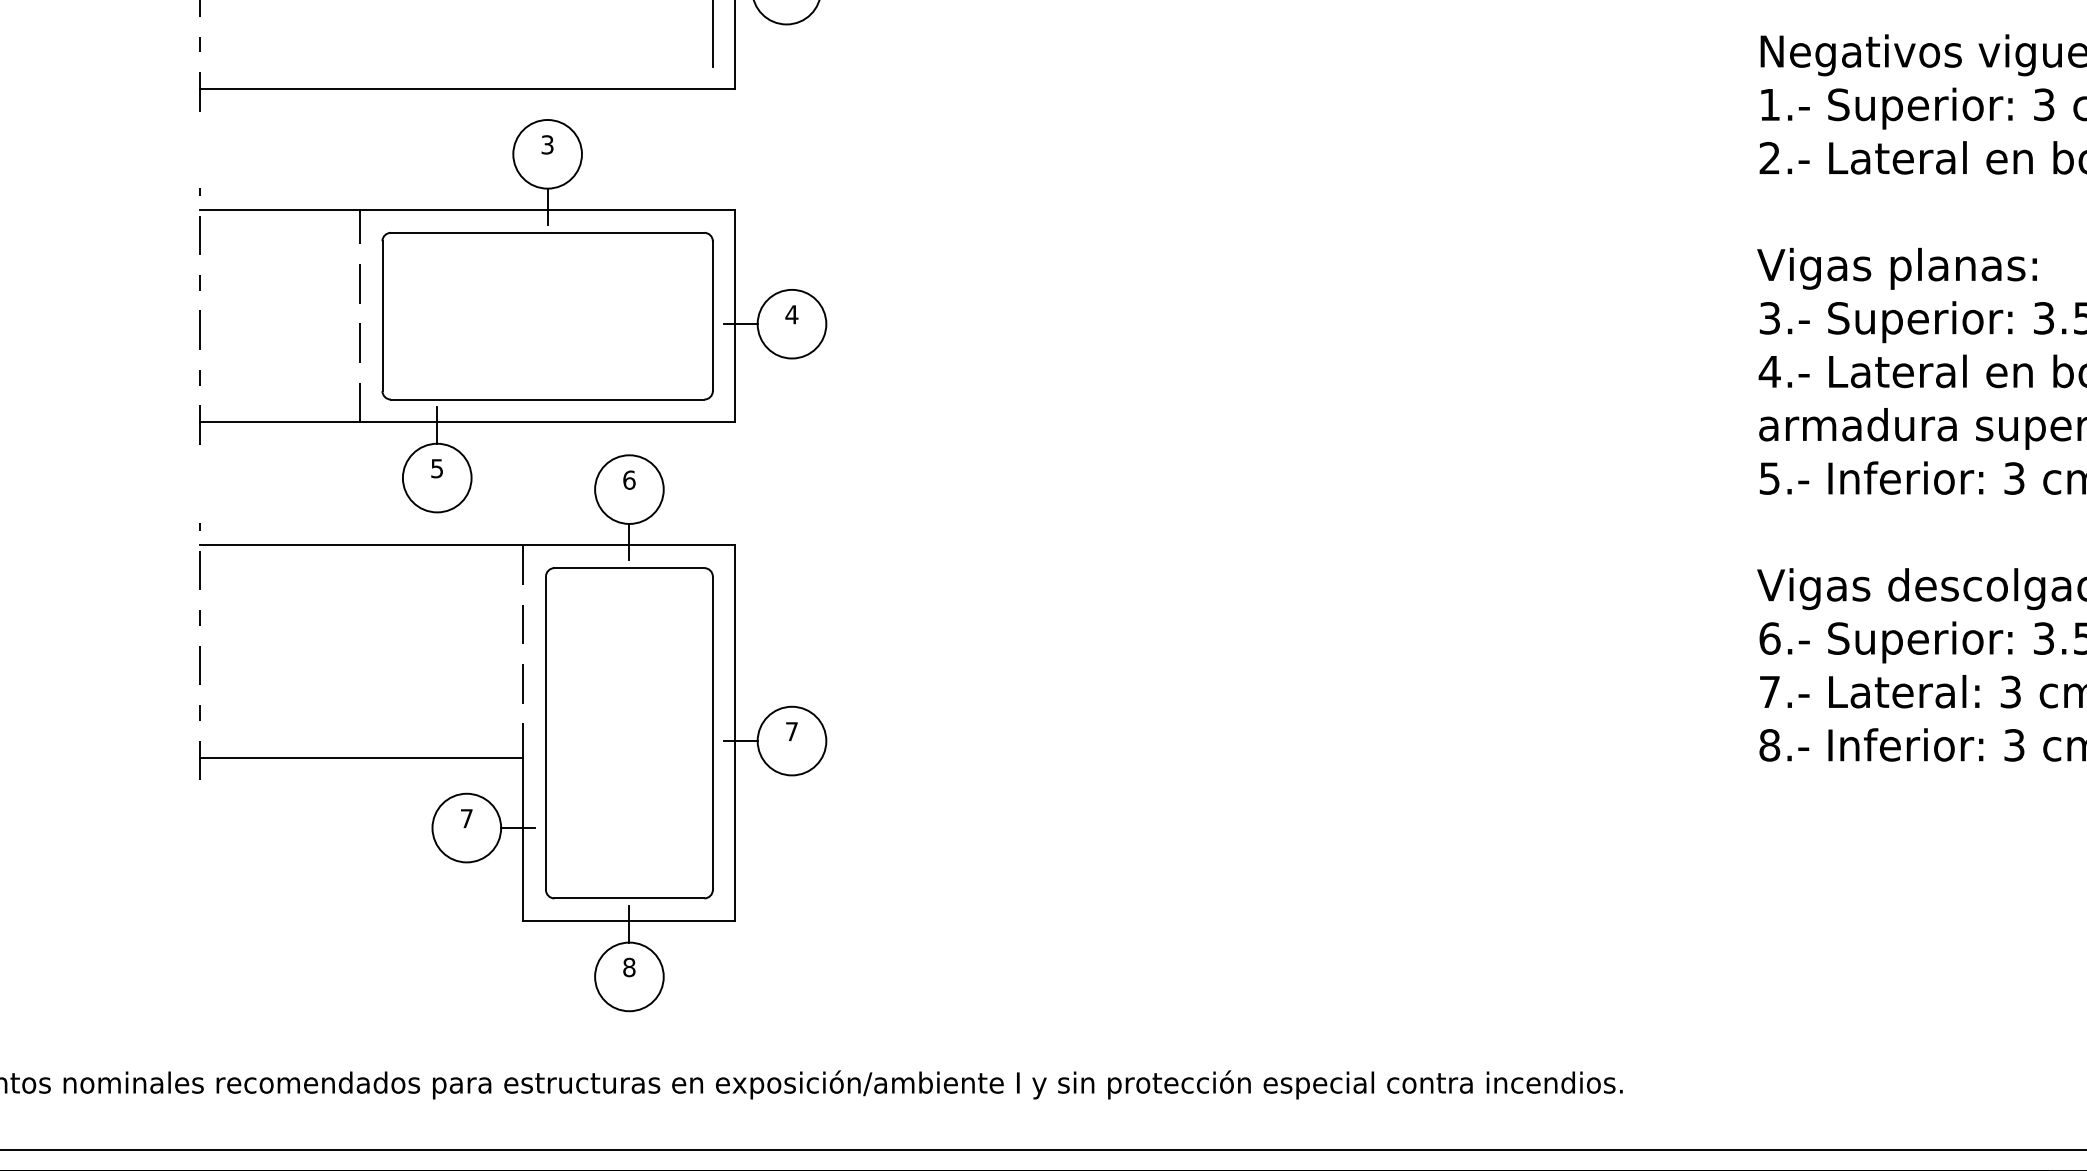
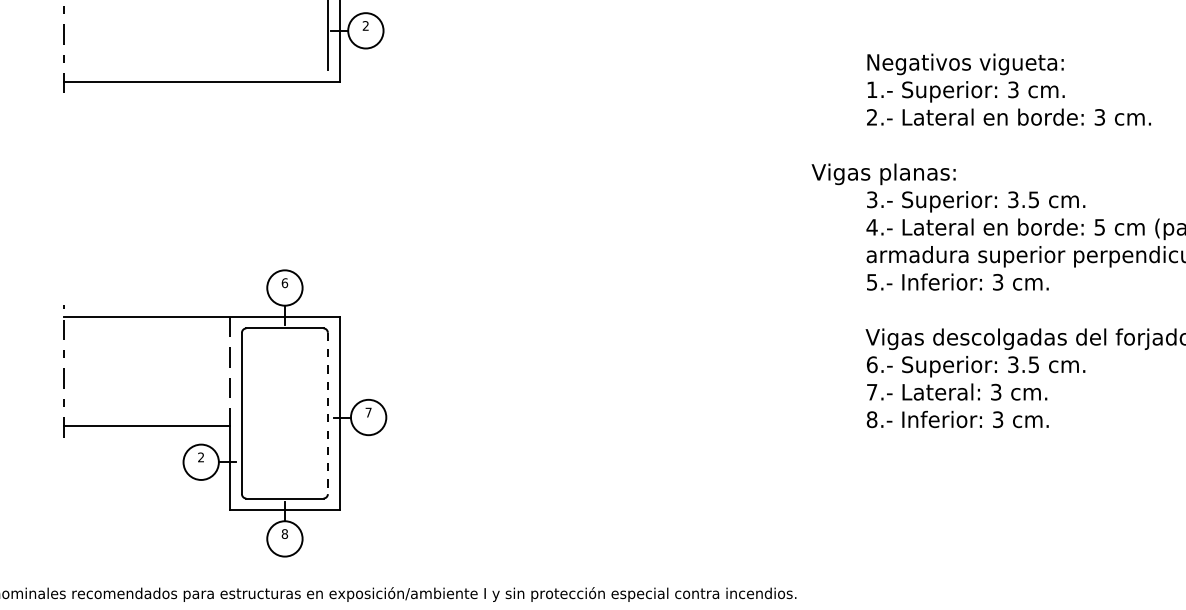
text: (1896, 269) -> (883, 174), moved
part: (513, 315) -> (225, 198), removed
line: (712, 733) -> (327, 413), solid -> dashed
text: (465, 818) -> (200, 457), 7 -> 2

